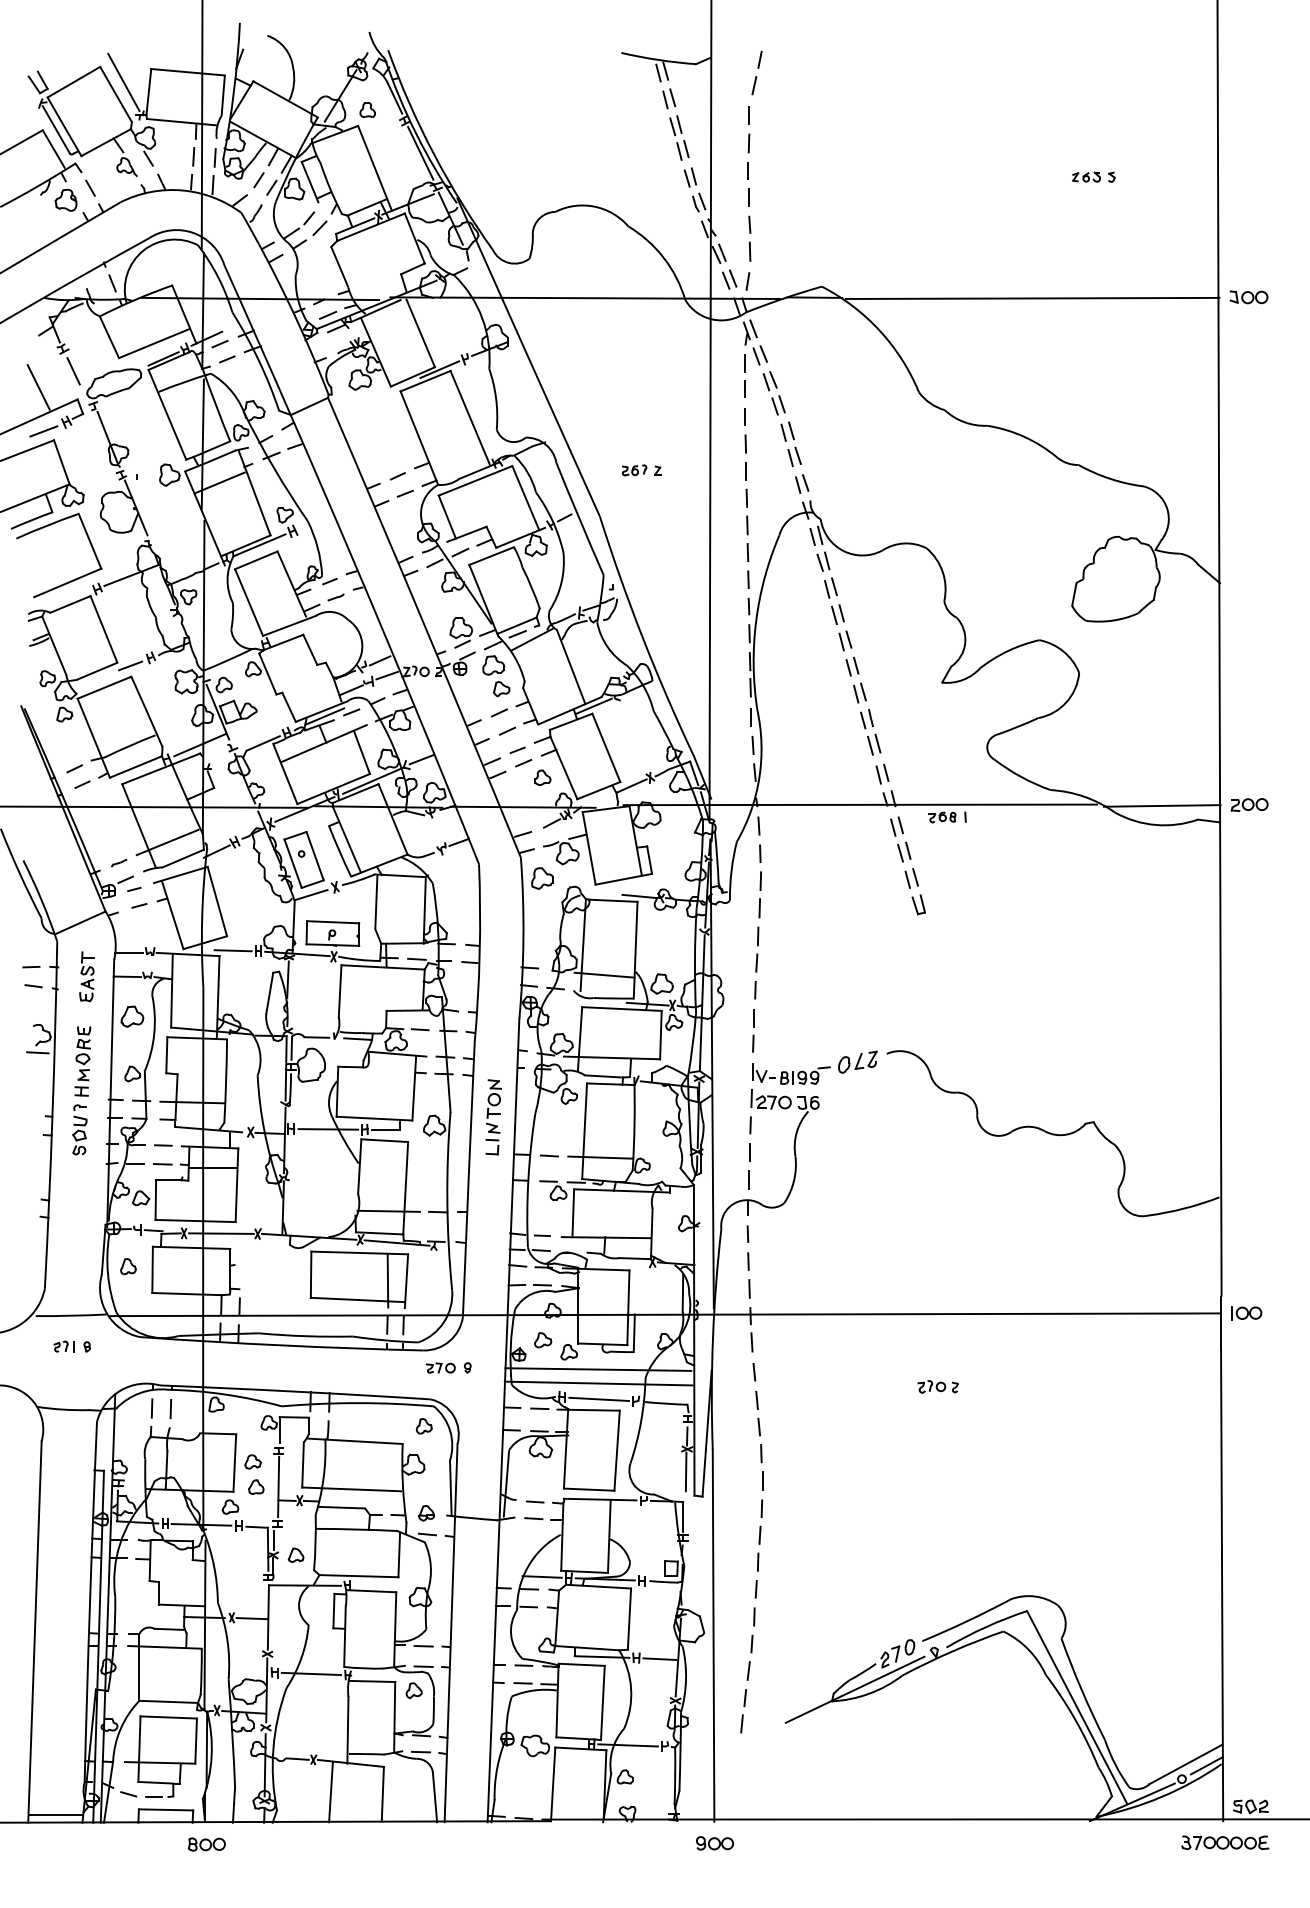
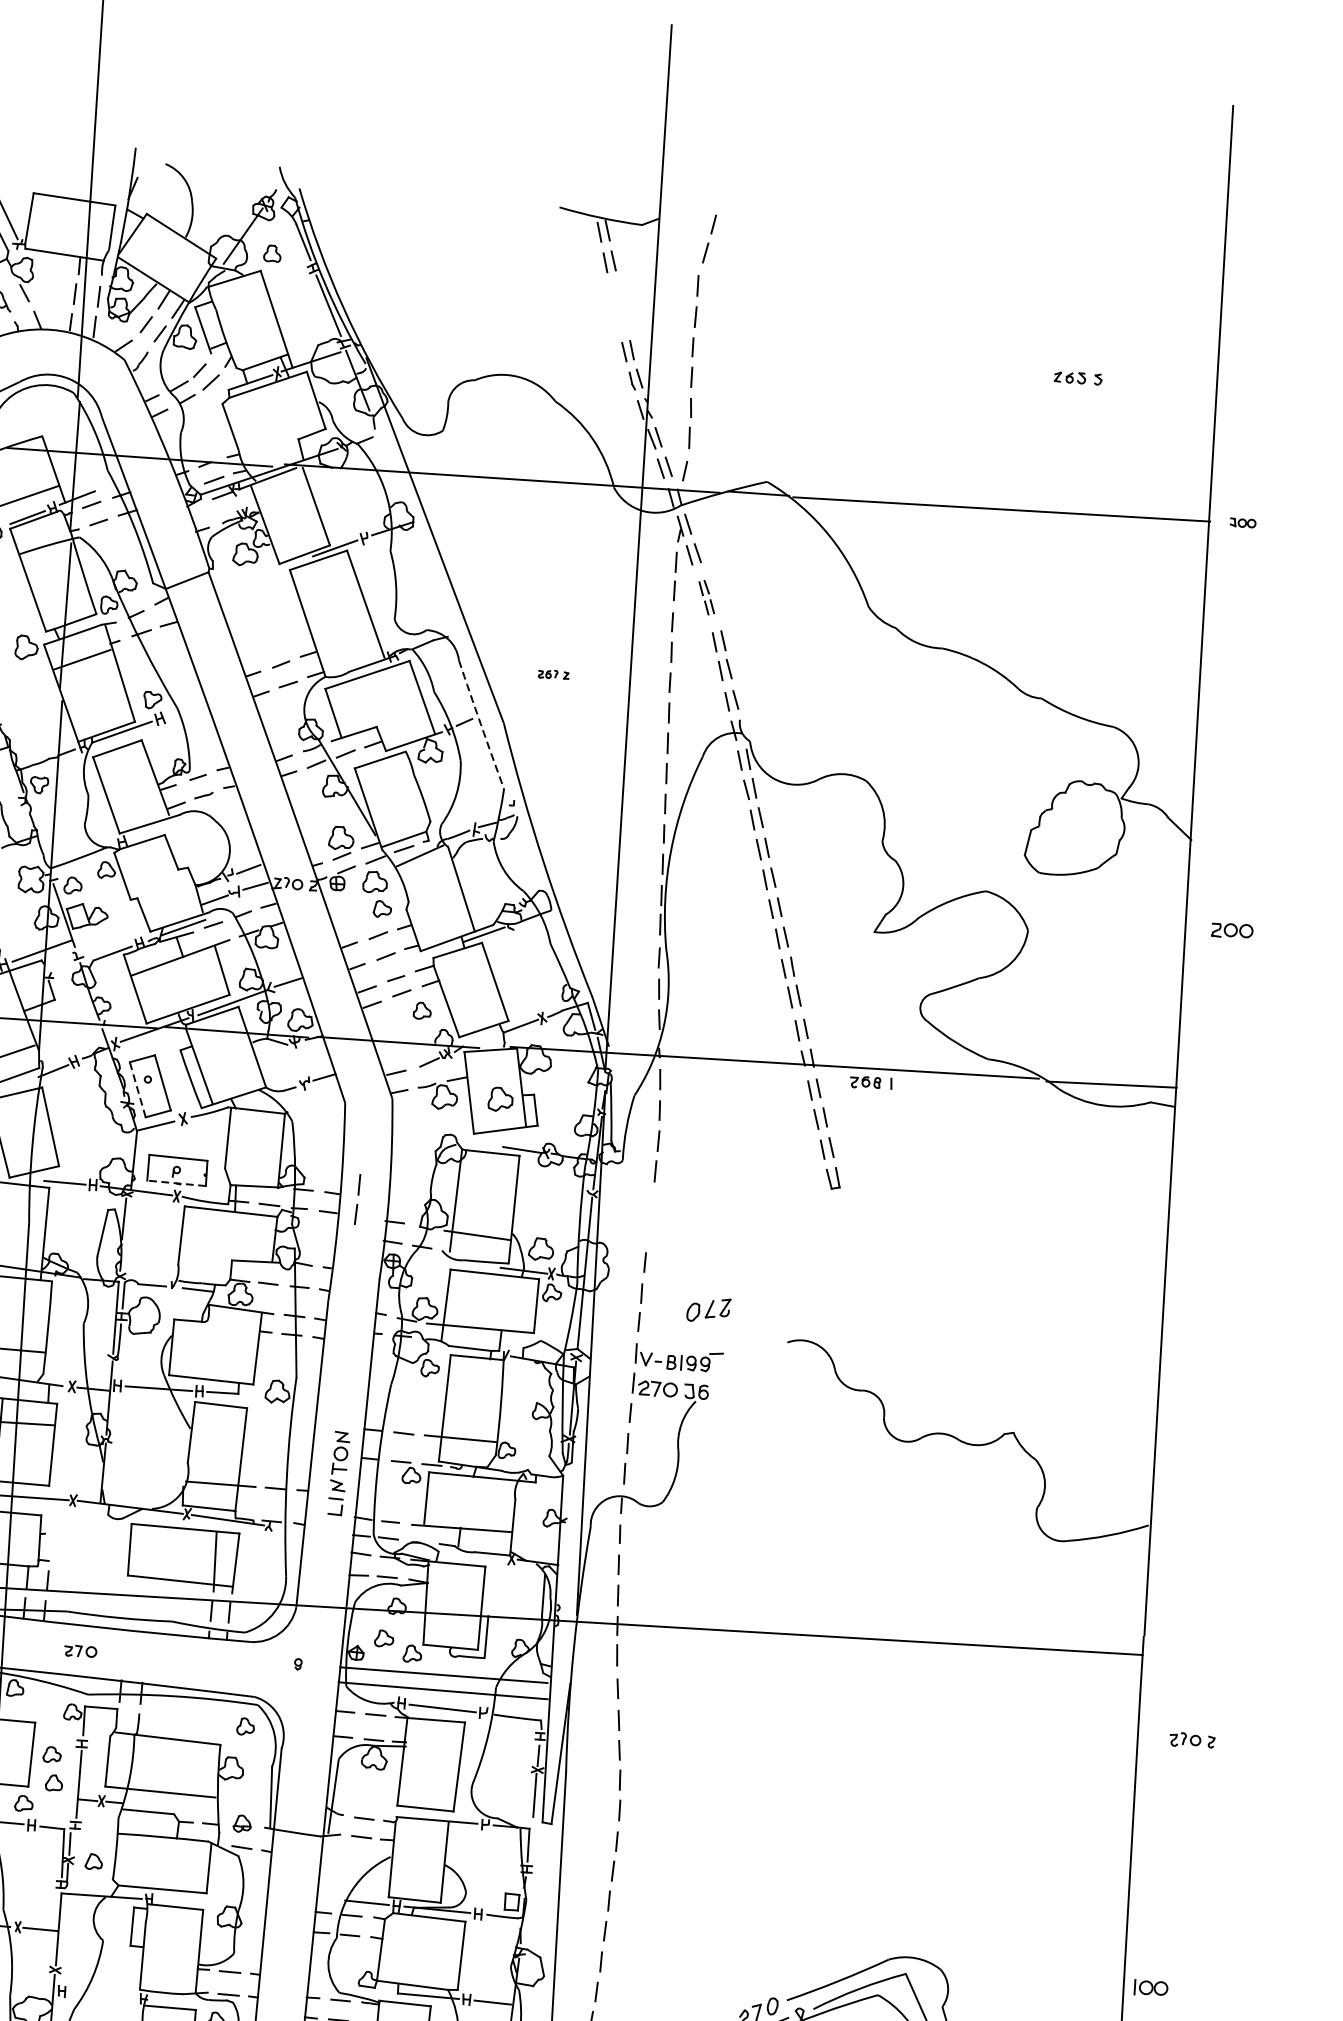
part: (679, 137) -> (618, 305), removed
part: (1248, 297) -> (1242, 523), size x0.6
part: (773, 393) -> (705, 597), size x0.7
part: (641, 470) -> (553, 674), size x0.7
arc: (579, 519) -> (480, 725), solid -> dashed
part: (1249, 804) -> (1232, 930), moved
line: (293, 863) -> (138, 1089), solid -> dashed
part: (542, 878) -> (500, 1099), moved
line: (332, 945) -> (176, 1183), solid -> dashed
line: (757, 946) -> (357, 1195), moved
part: (857, 1061) -> (708, 1309), moved
part: (493, 1117) -> (338, 1473), moved
part: (1246, 1313) -> (1150, 1988), moved
part: (440, 1367) -> (80, 1650), moved
part: (937, 1386) -> (1191, 1739), moved
line: (310, 1673) -> (101, 1994), removed

